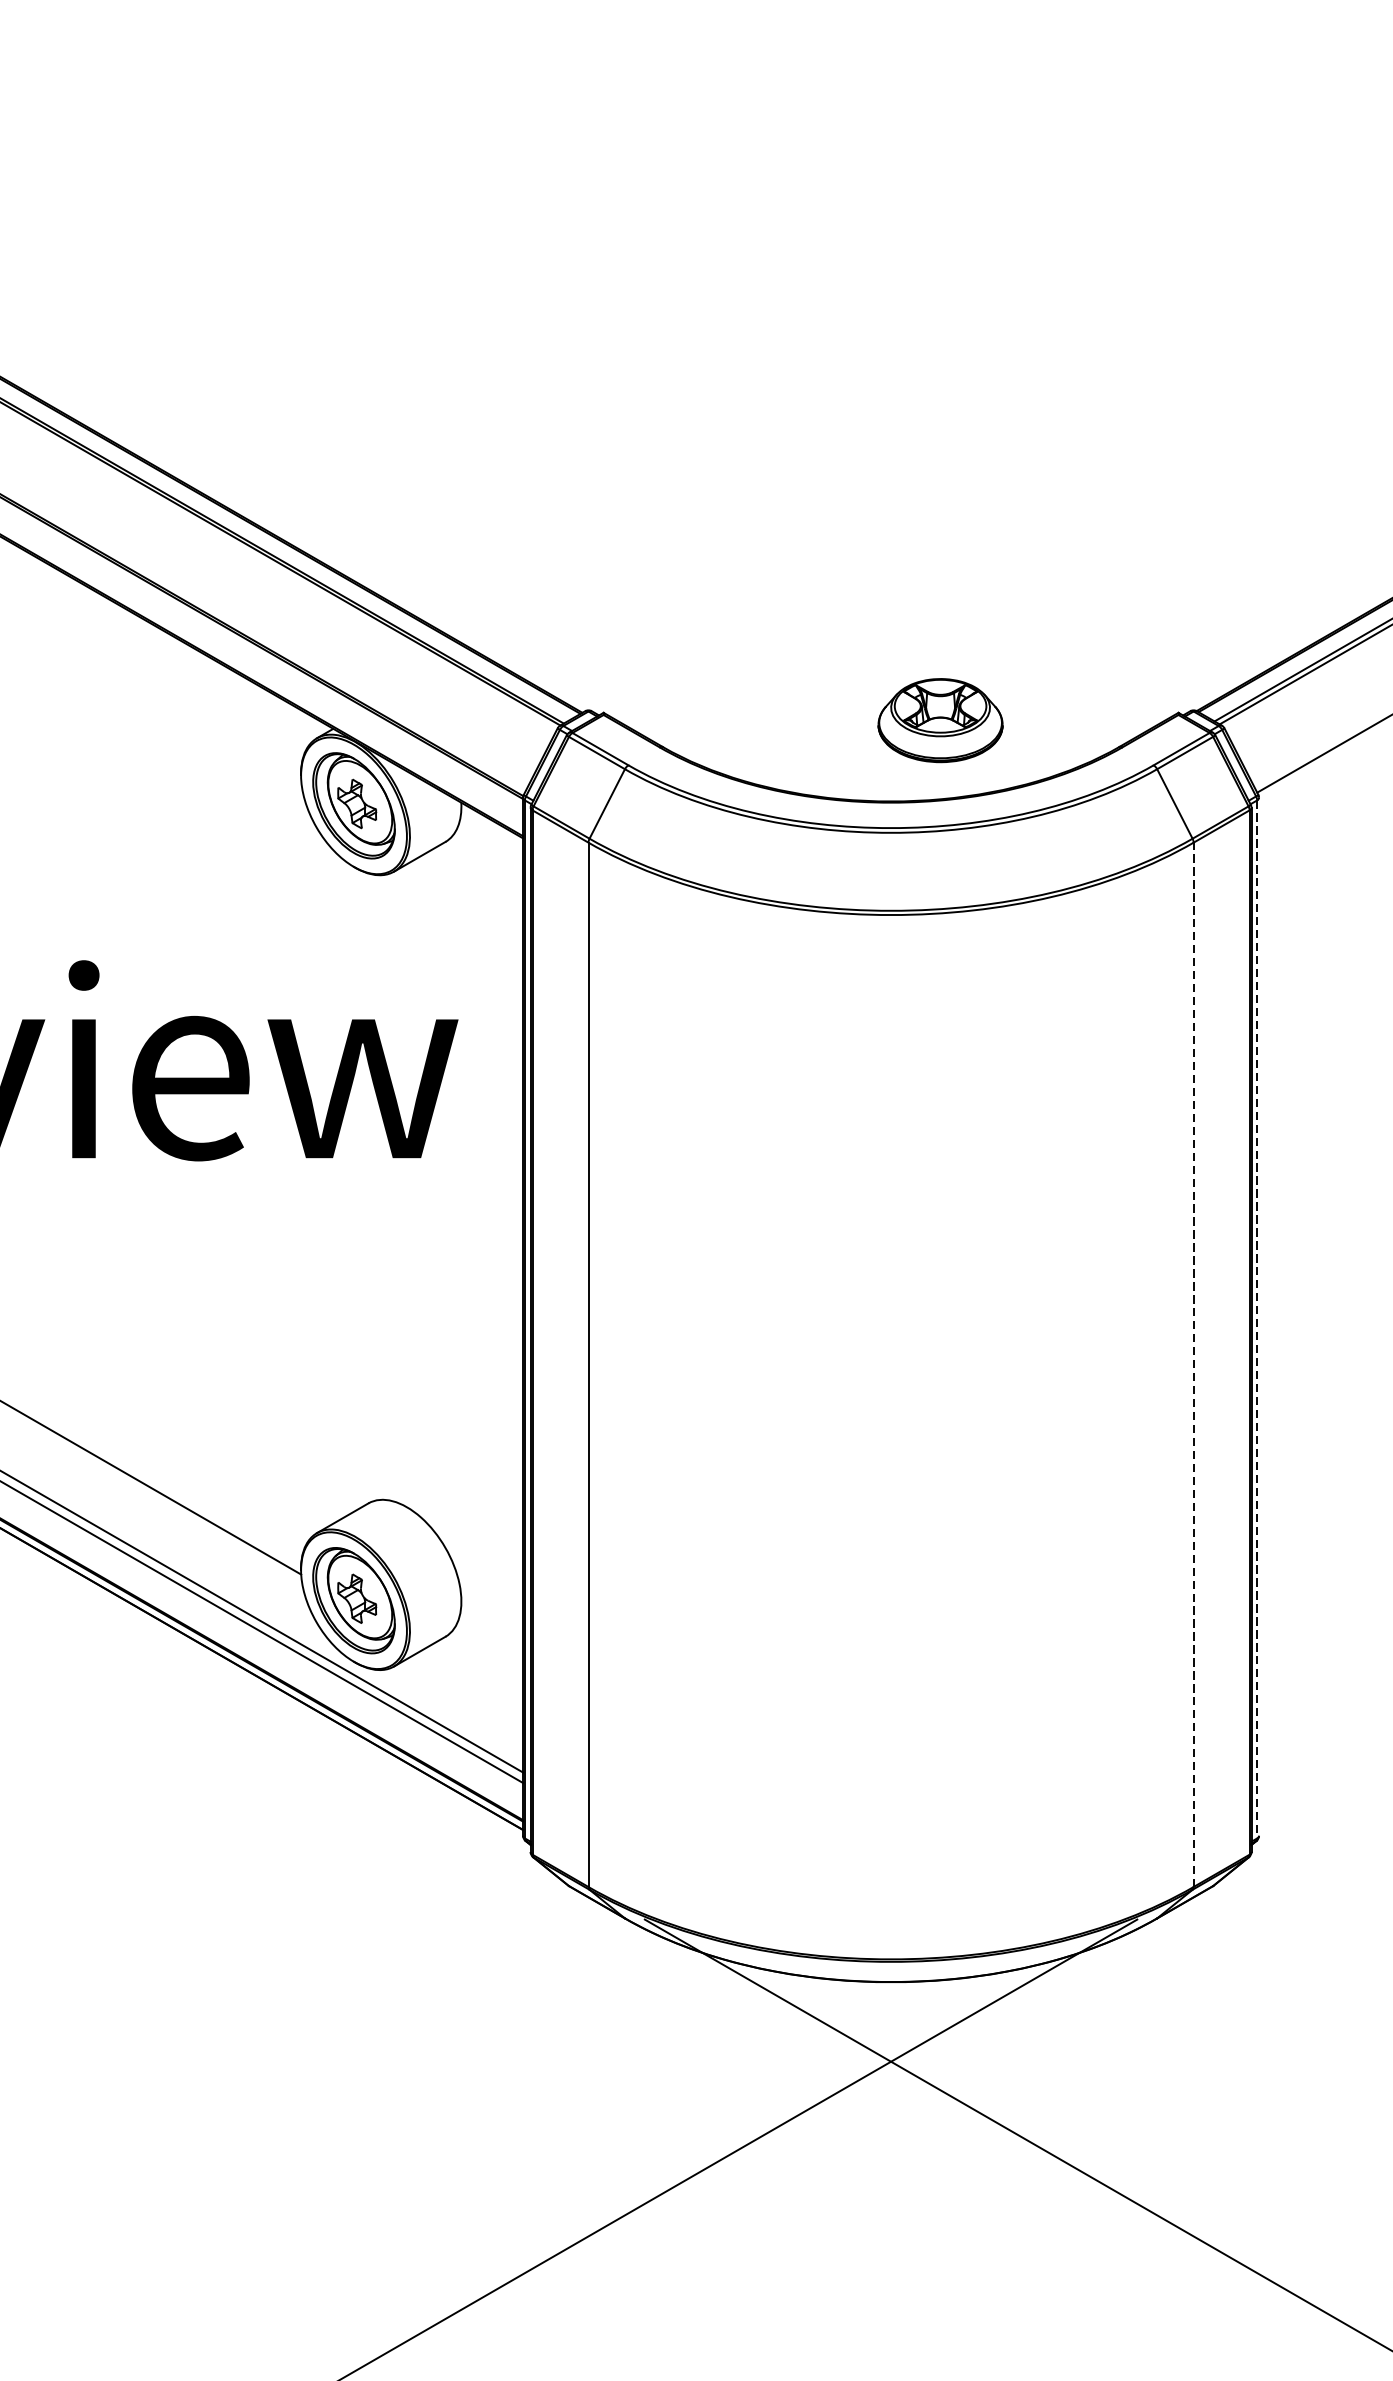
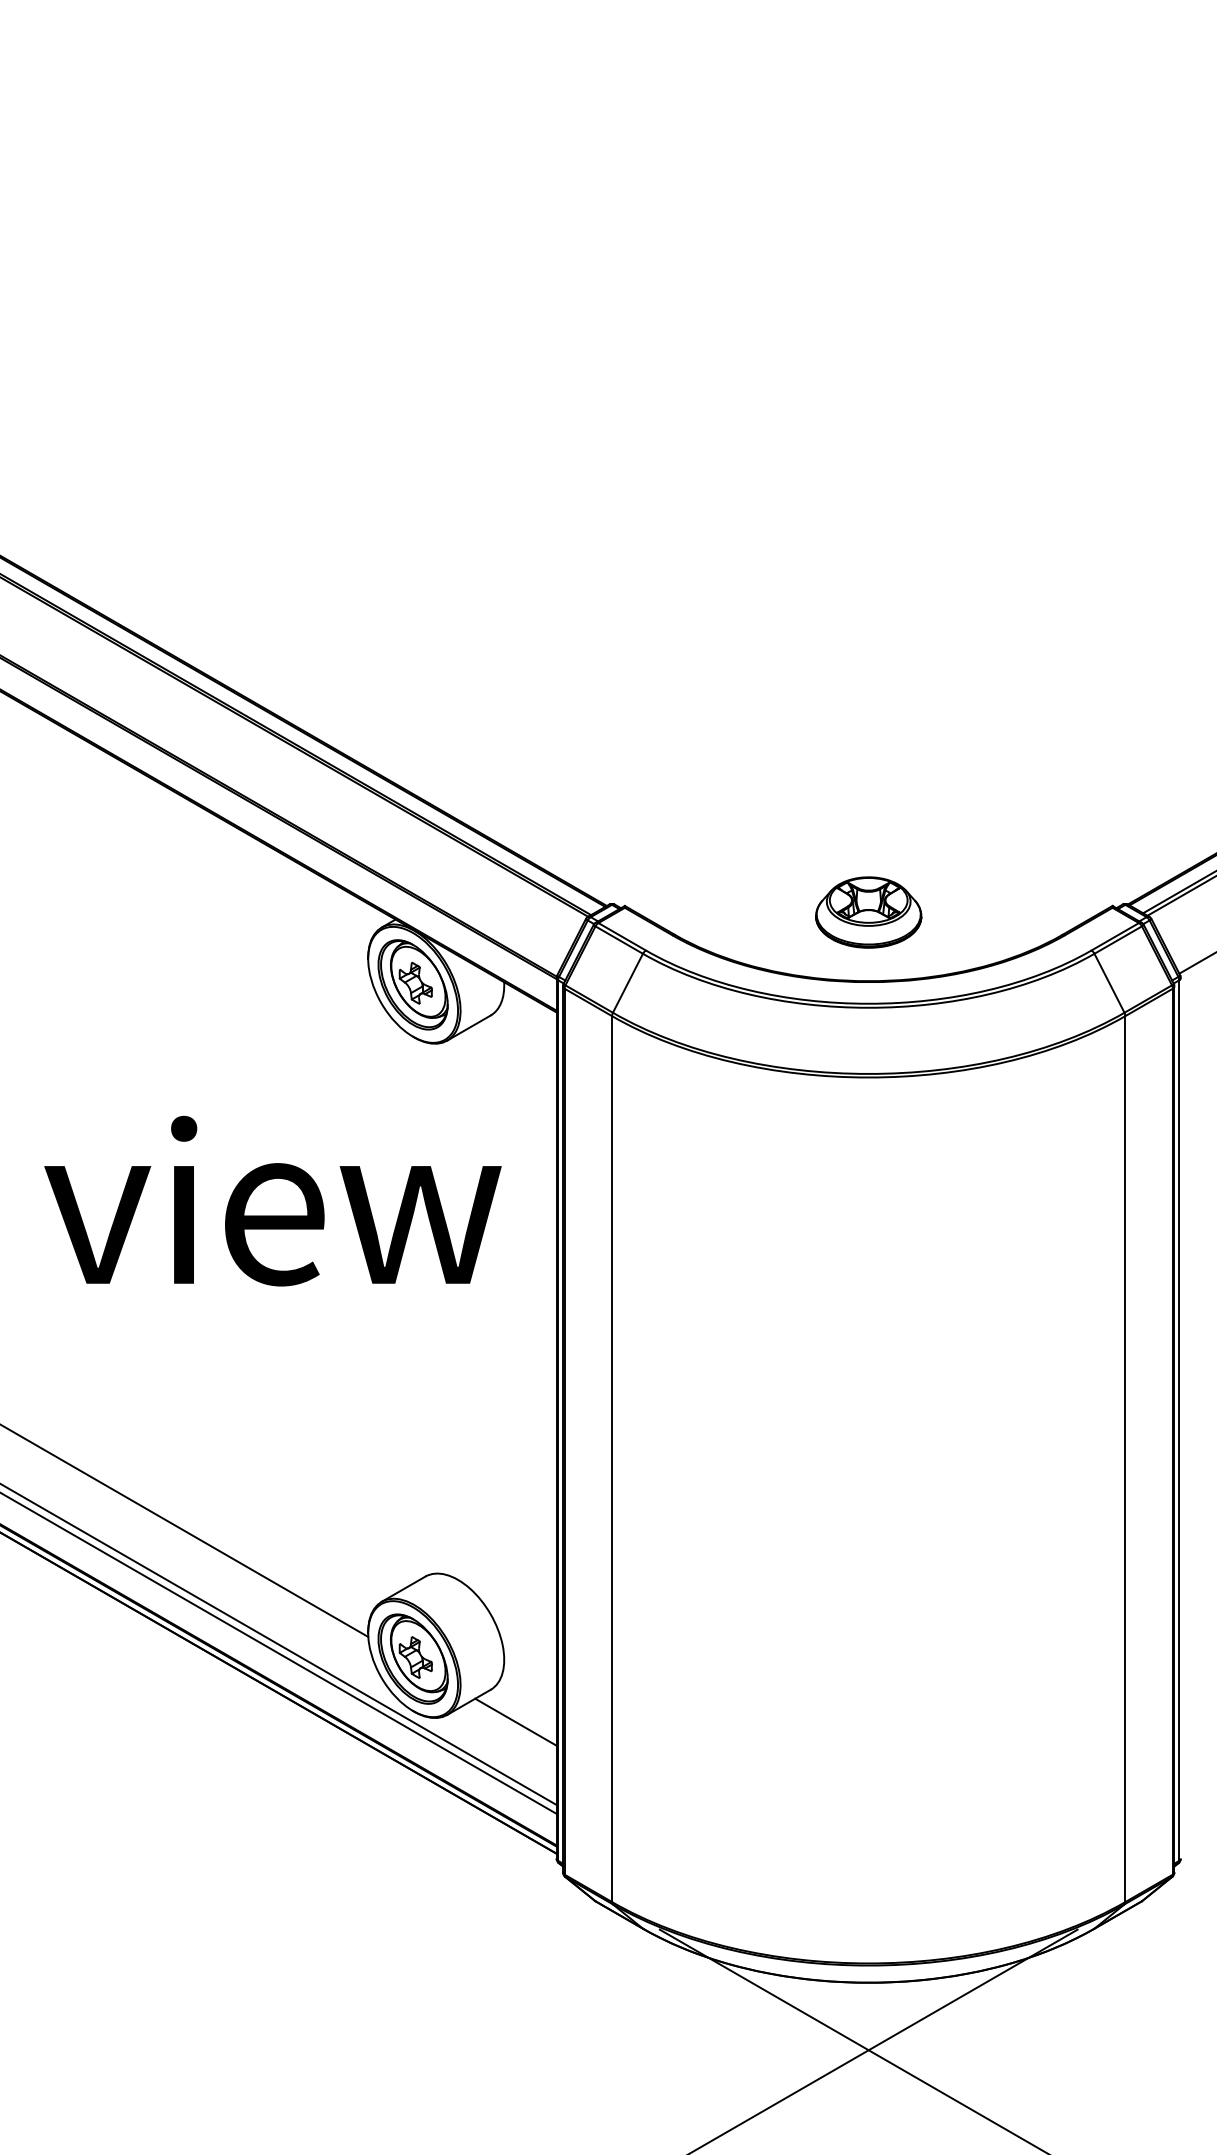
part: (940, 720) -> (868, 912), moved
line: (1257, 1320) -> (1179, 1421), dashed -> solid
line: (1193, 1365) -> (1125, 1459), dashed -> solid
line: (474, 1674) -> (515, 1721), added

